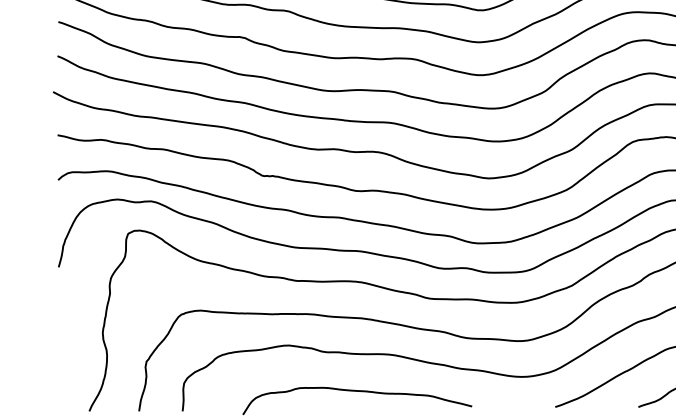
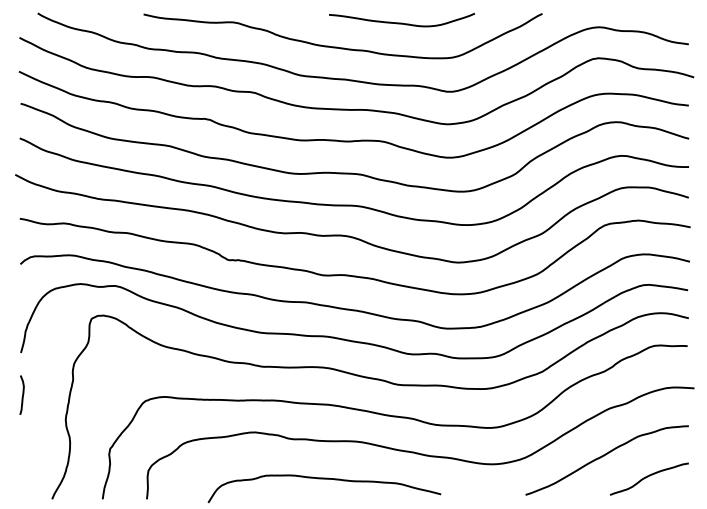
curve: (60, 308) -> (22, 394), added

